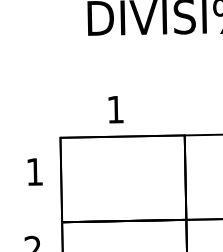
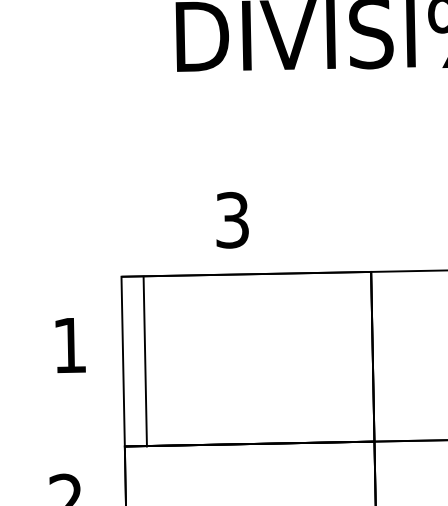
text: (115, 109) -> (232, 219), 1 -> 3
line: (61, 179) -> (145, 360), moved

